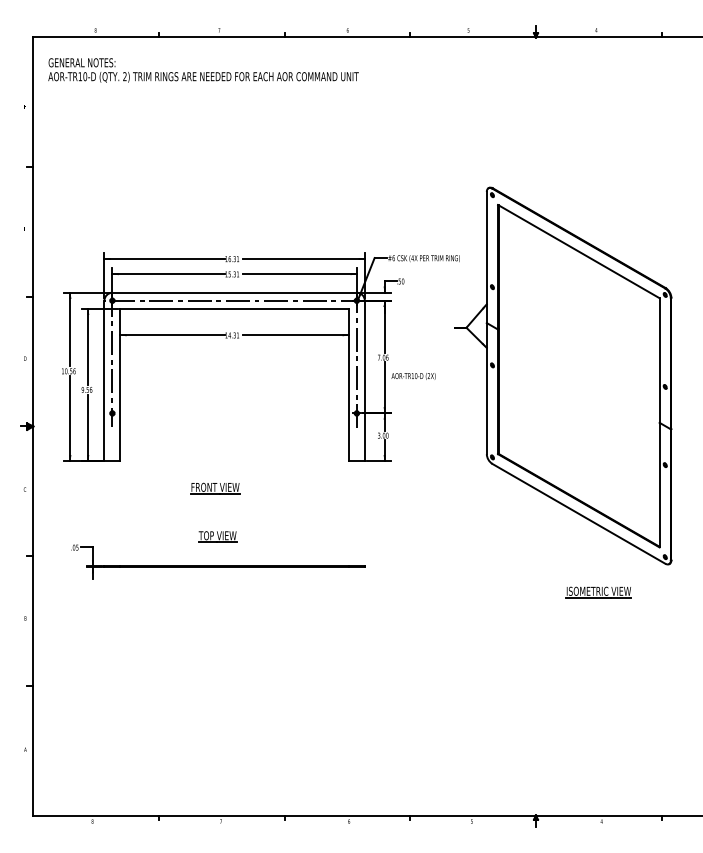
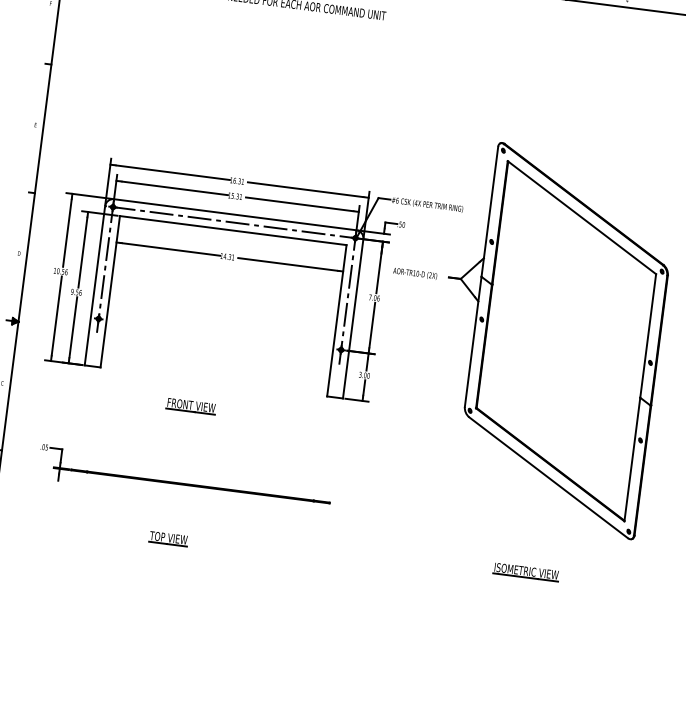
text: (413, 376) -> (415, 273), moved
part: (217, 536) -> (168, 538), moved
part: (598, 592) -> (526, 572), moved

